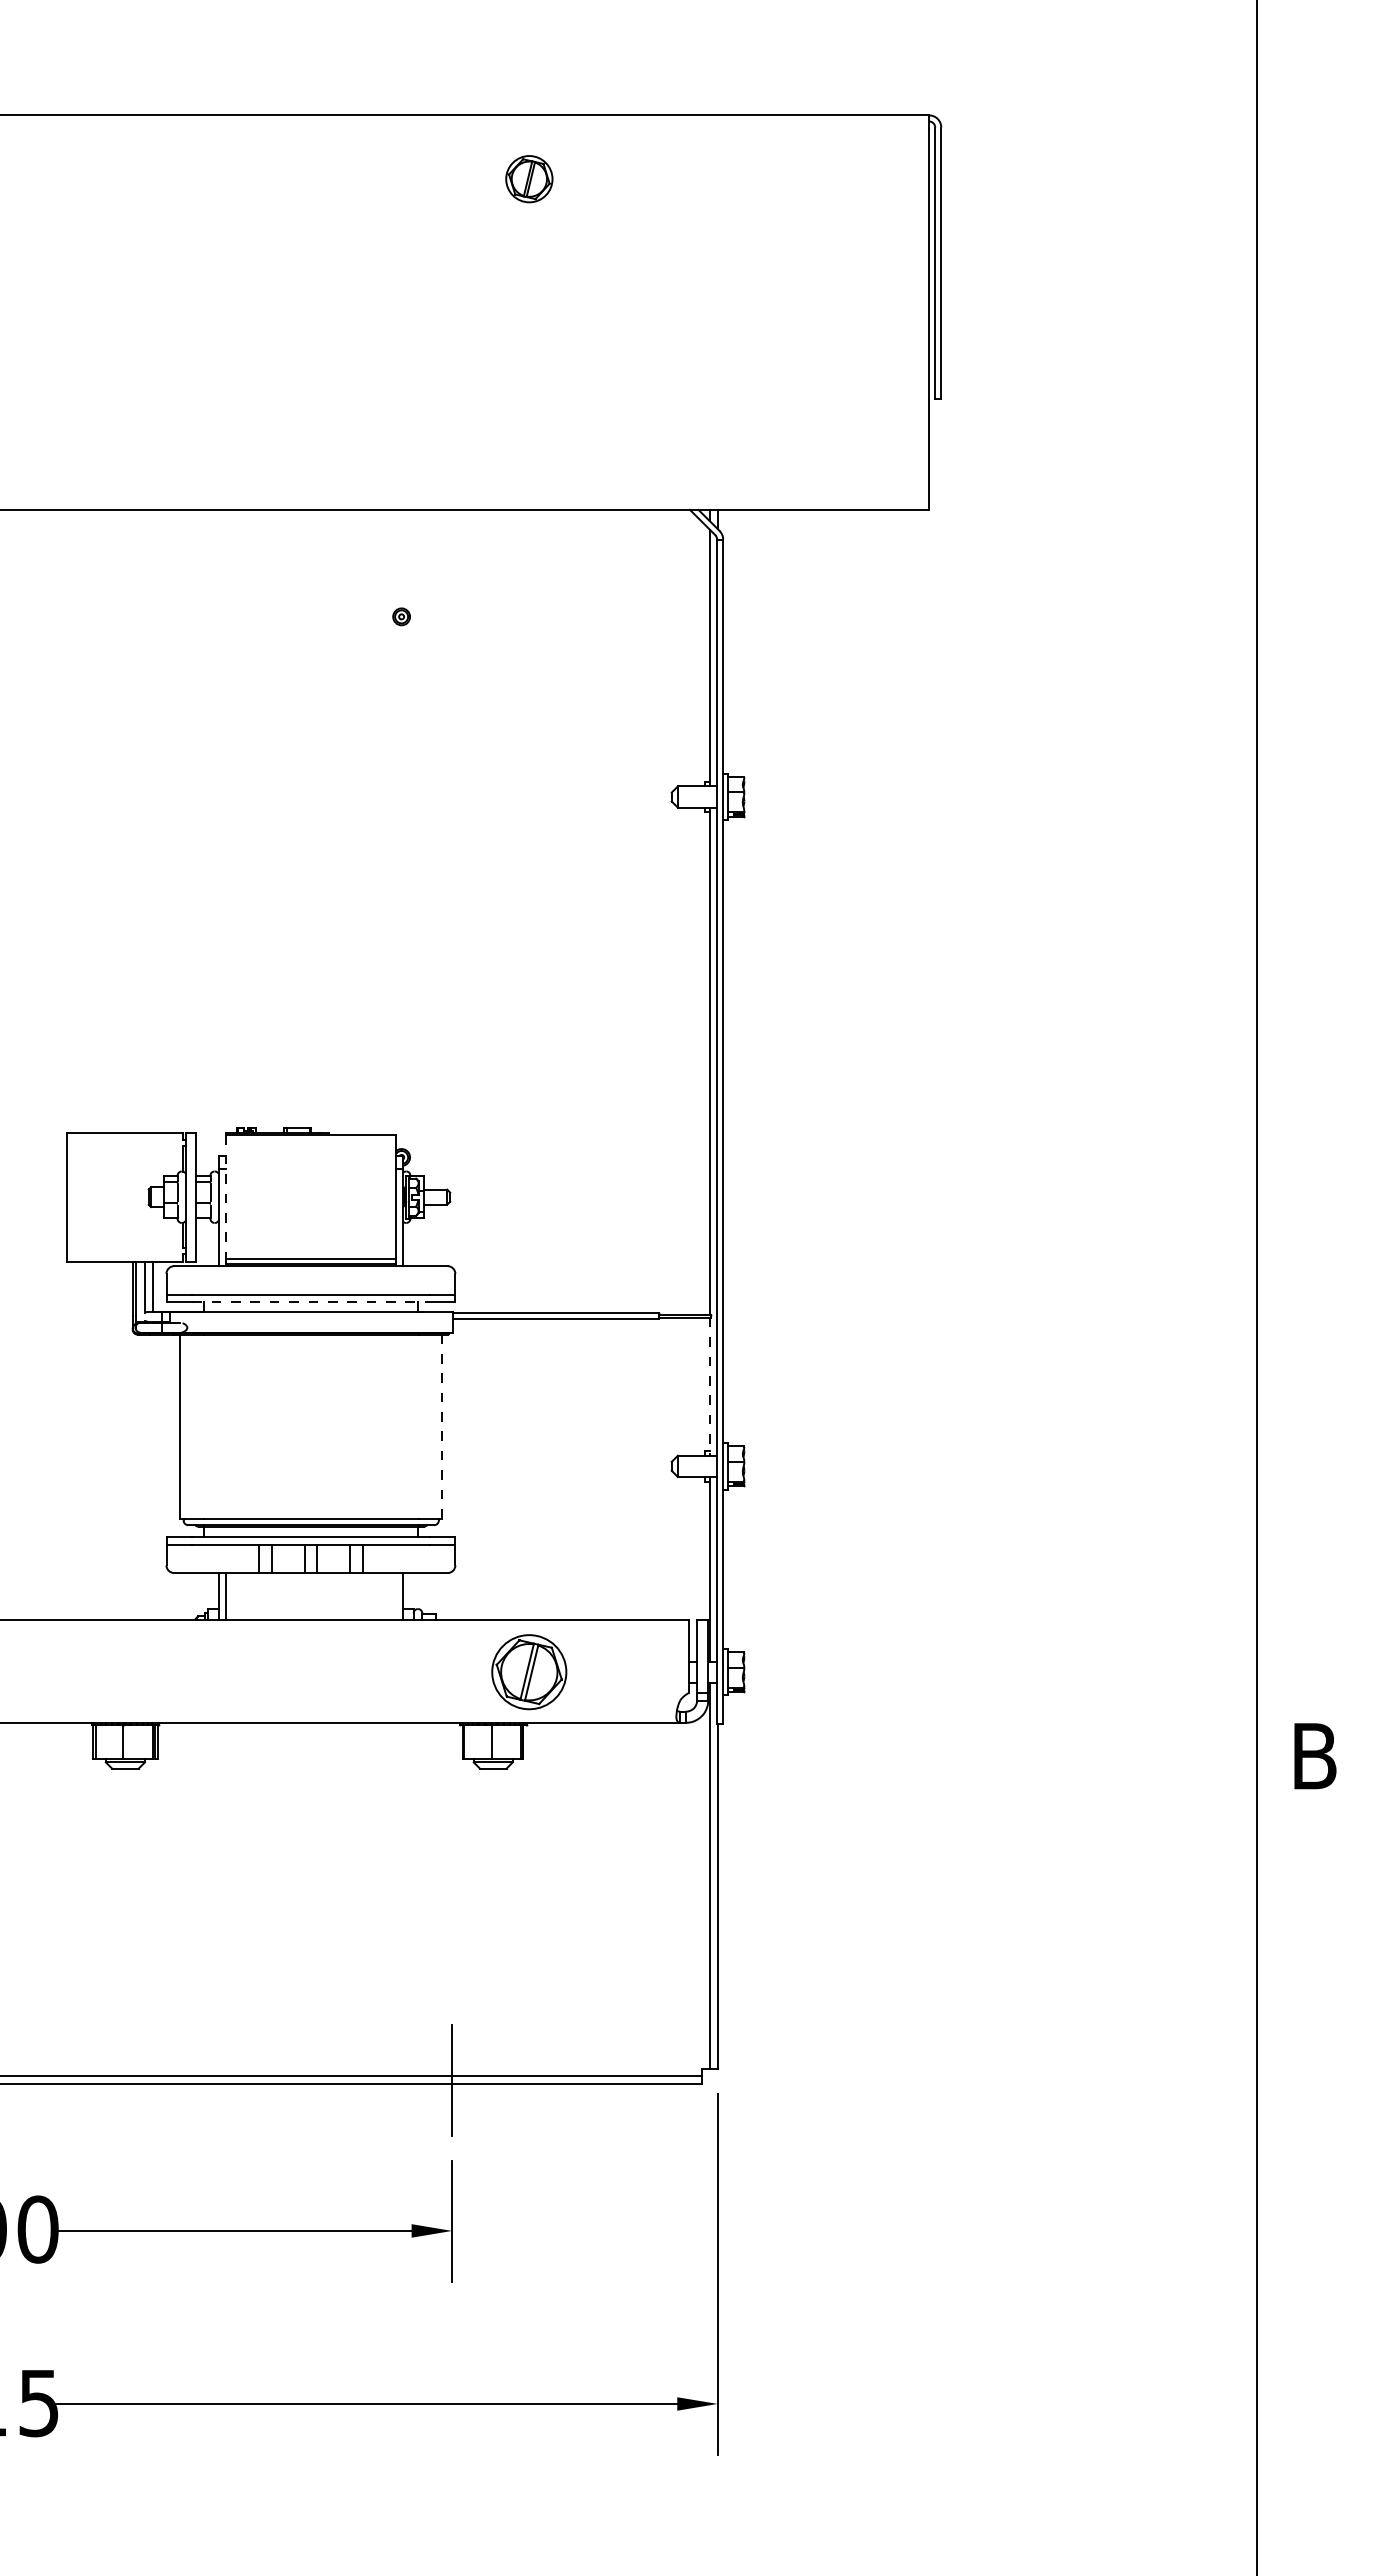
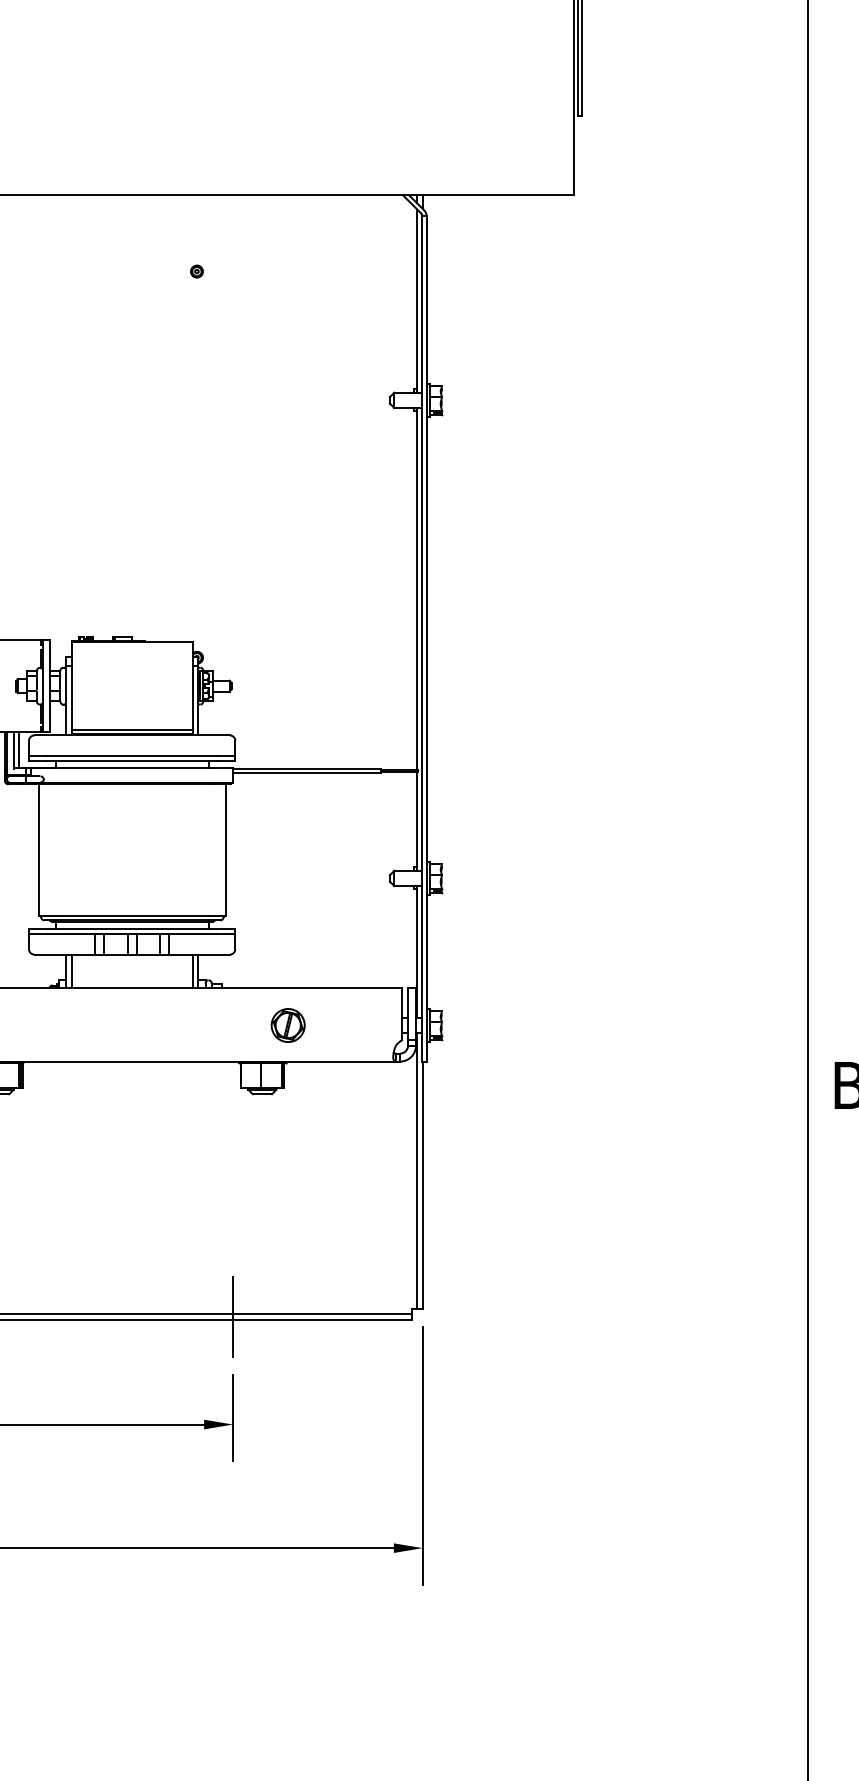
line: (226, 1197) -> (71, 686), dashed -> solid
line: (310, 1302) -> (131, 761), dashed -> solid
line: (710, 1386) -> (417, 821), dashed -> solid
line: (442, 1426) -> (226, 849), dashed -> solid
line: (395, 1596) -> (192, 971), added
part: (529, 1672) -> (288, 1025), size x0.62

